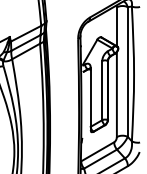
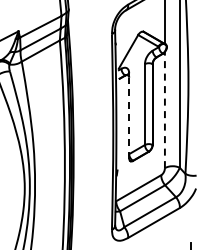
line: (116, 94) -> (164, 109), solid -> dashed
line: (90, 100) -> (129, 117), solid -> dashed

